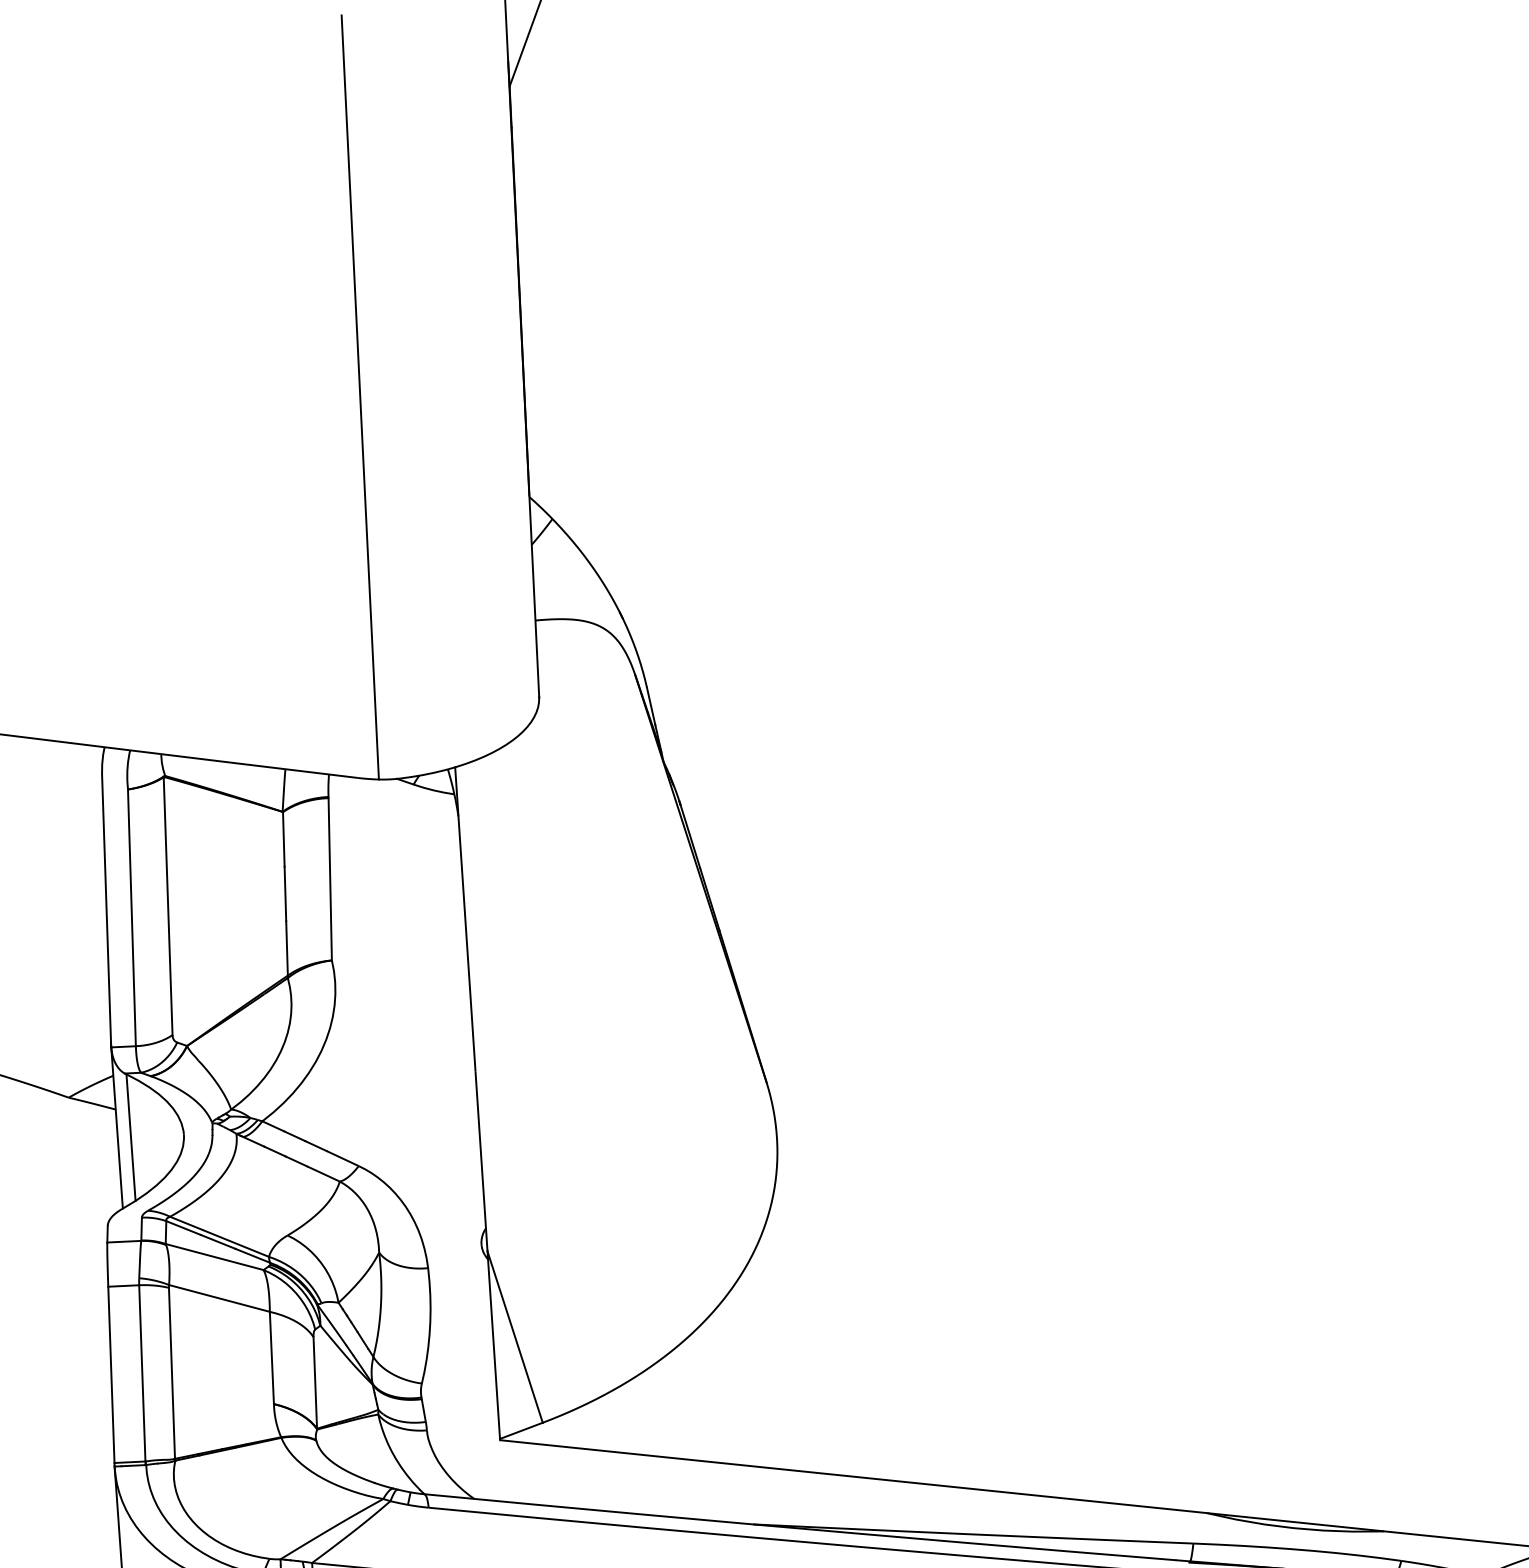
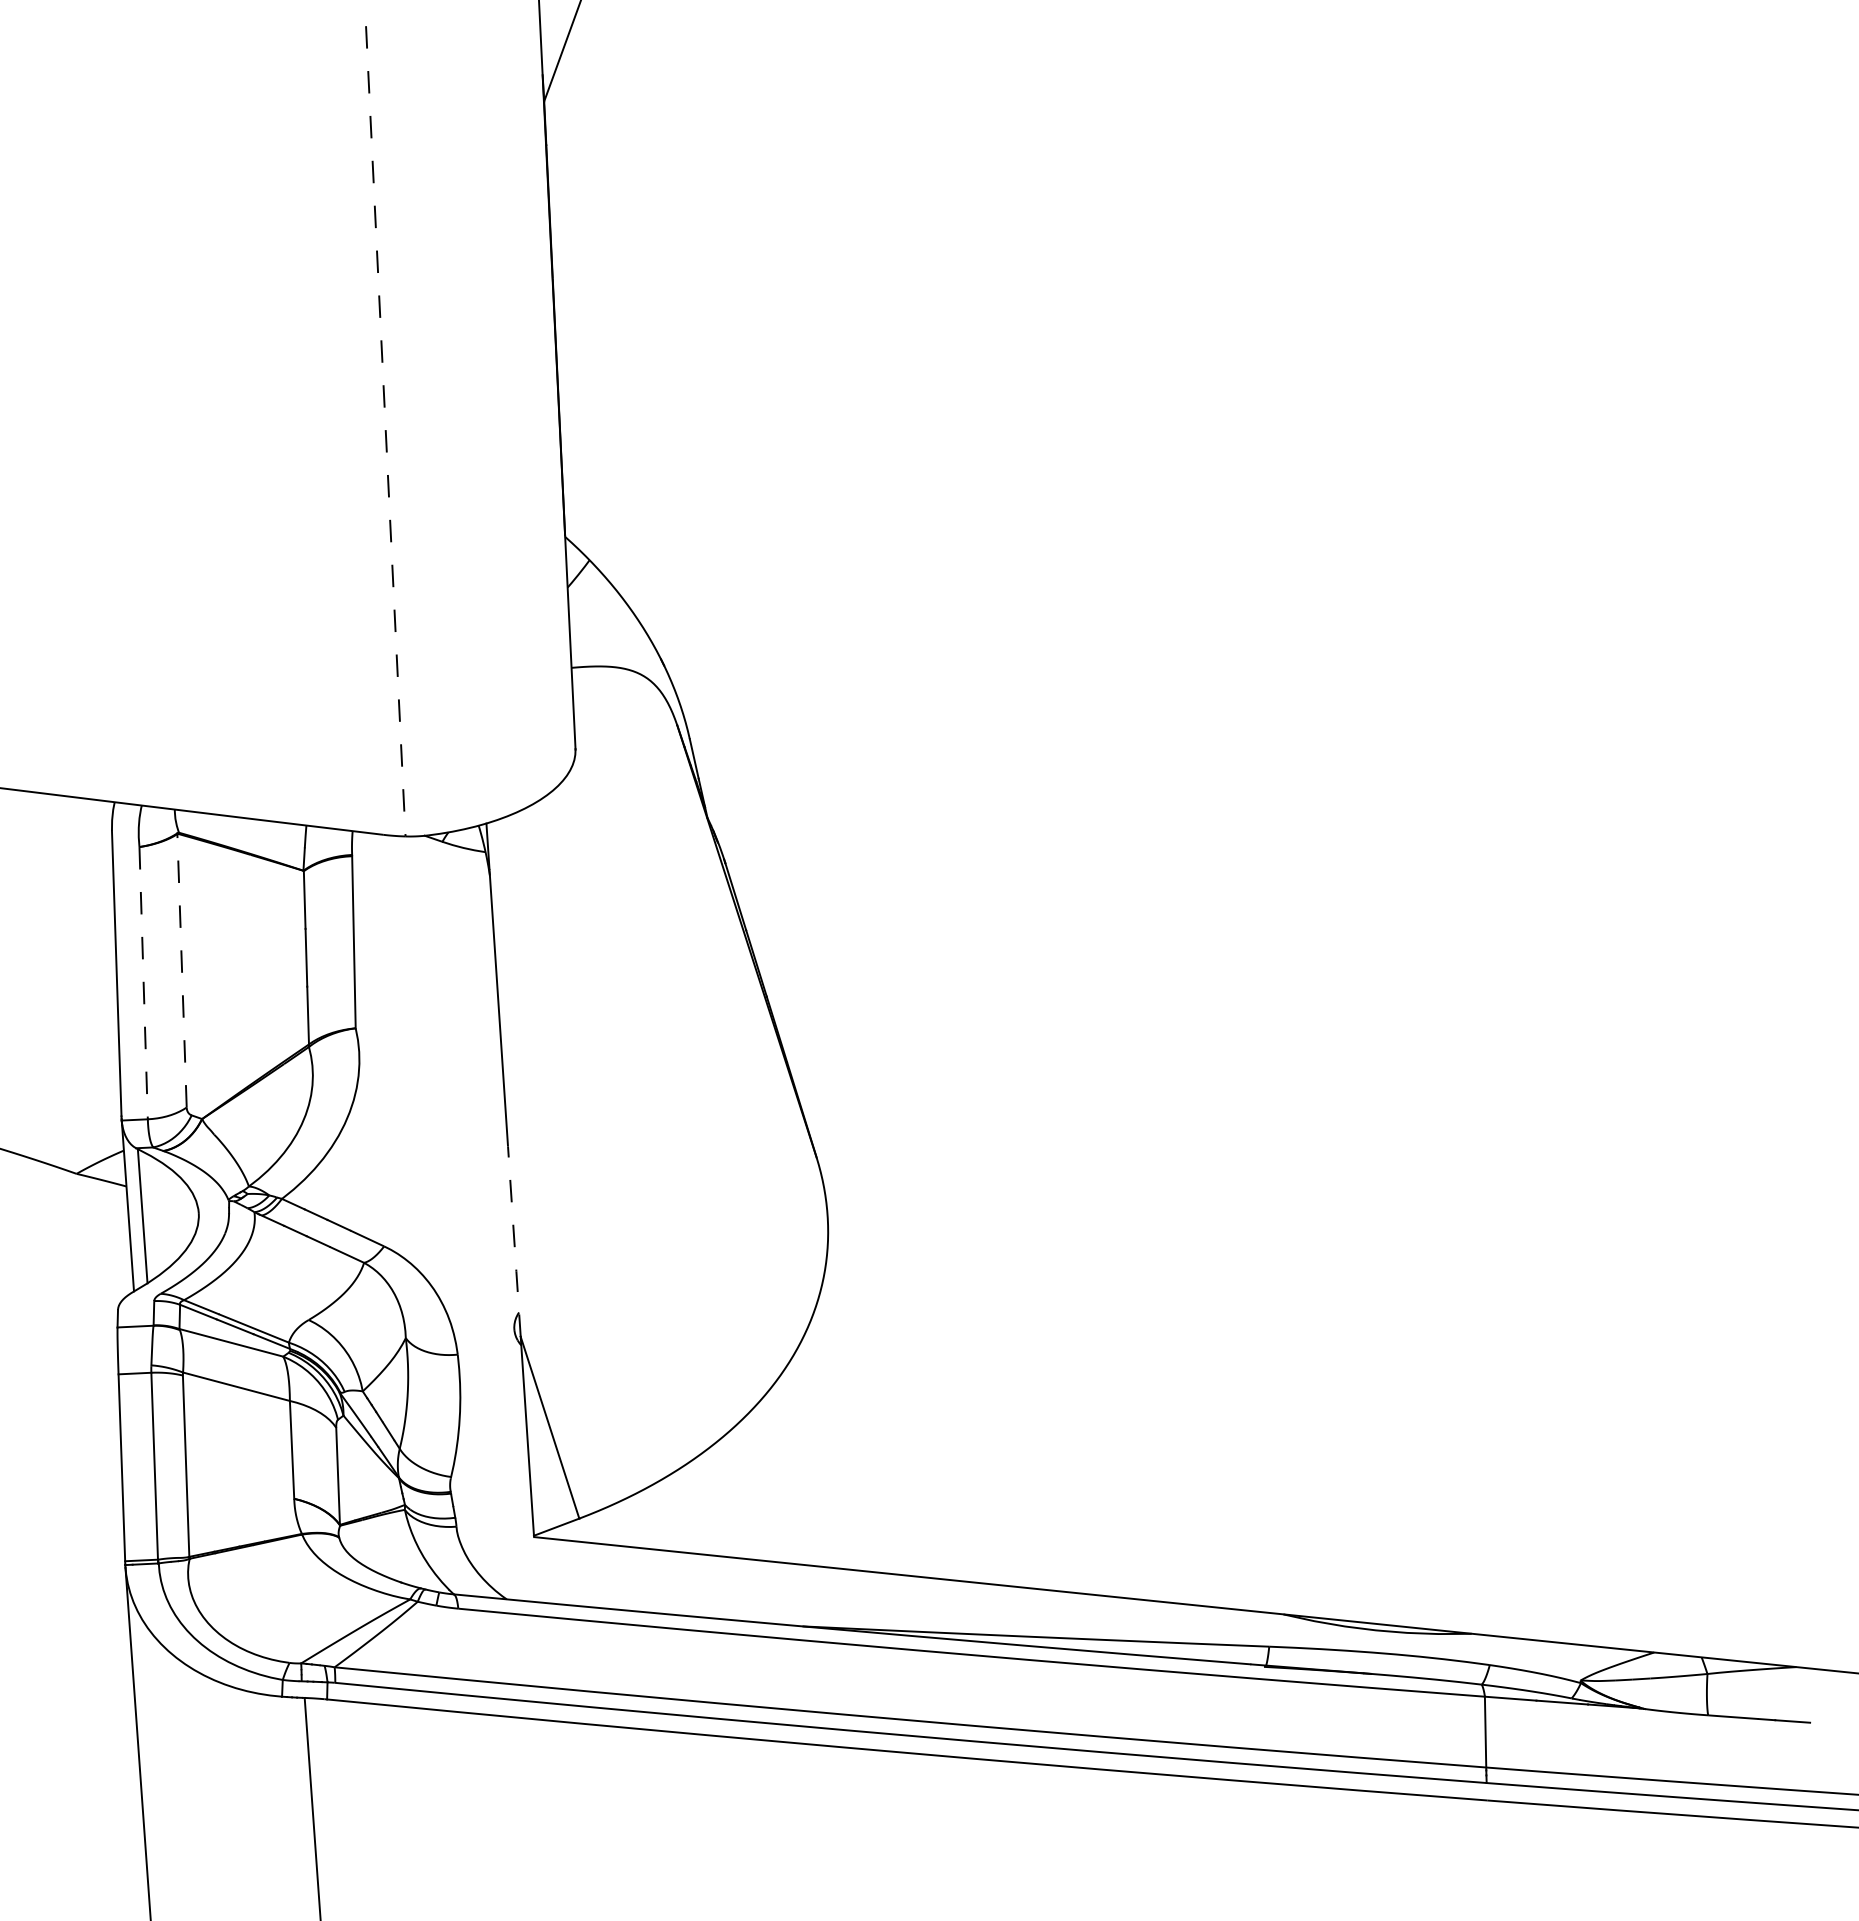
line: (360, 397) -> (385, 431), solid -> dashed
line: (168, 905) -> (182, 970), solid -> dashed
line: (131, 918) -> (143, 983), solid -> dashed
line: (481, 1161) -> (514, 1241), solid -> dashed

